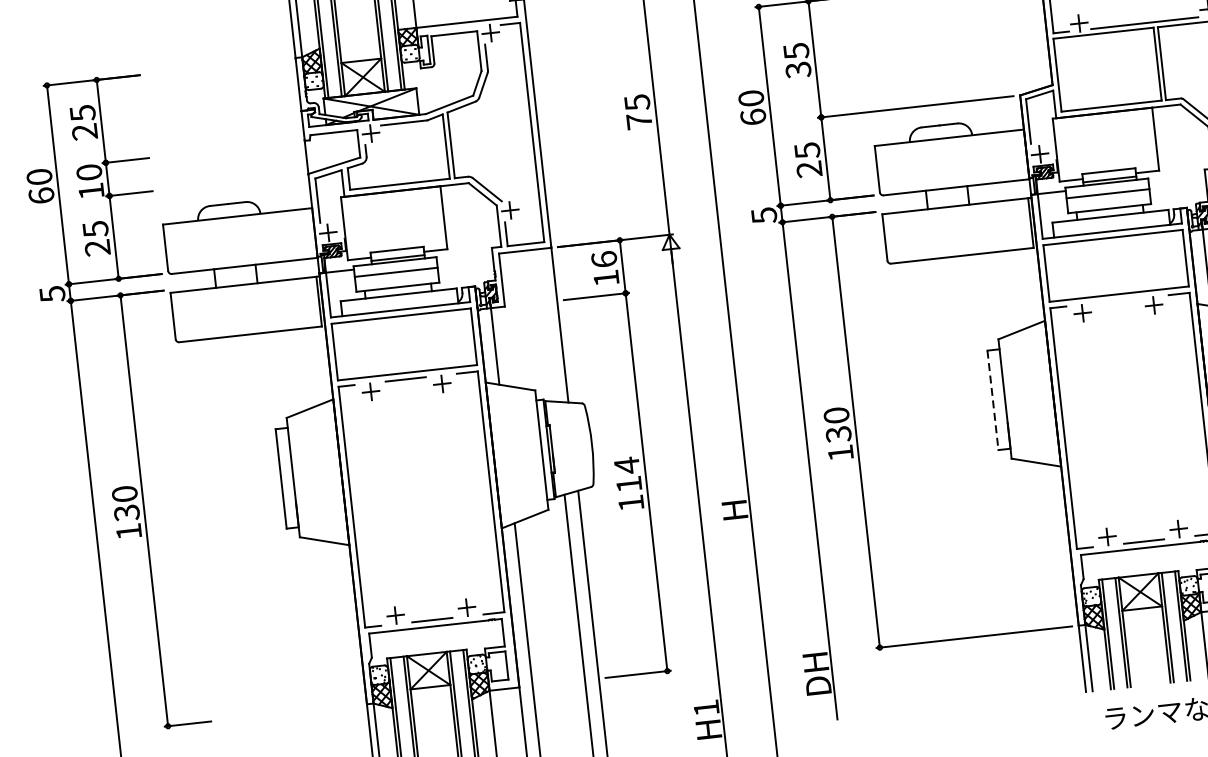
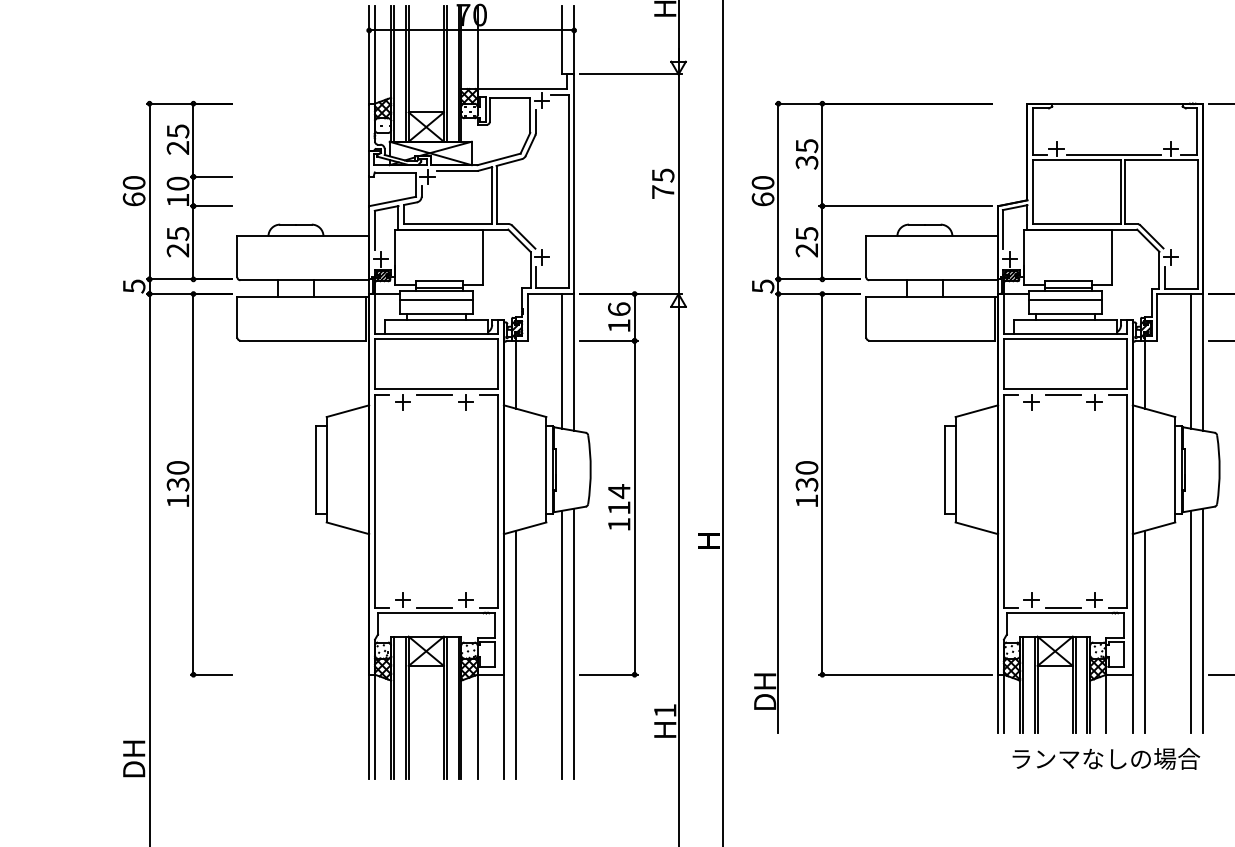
line: (1117, 300) -> (1063, 394), added
line: (545, 325) -> (561, 361), added
line: (992, 400) -> (944, 469), dashed -> solid

